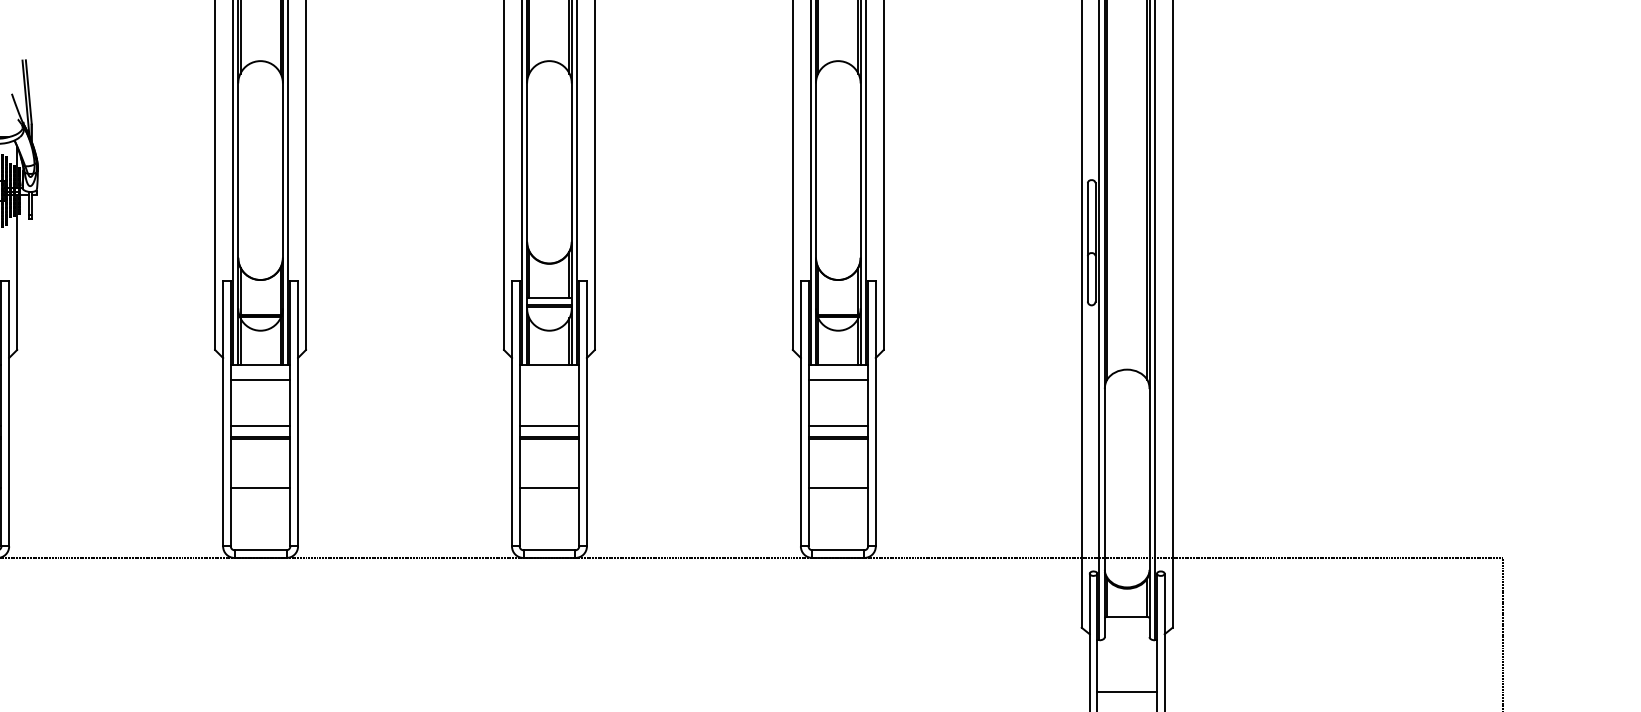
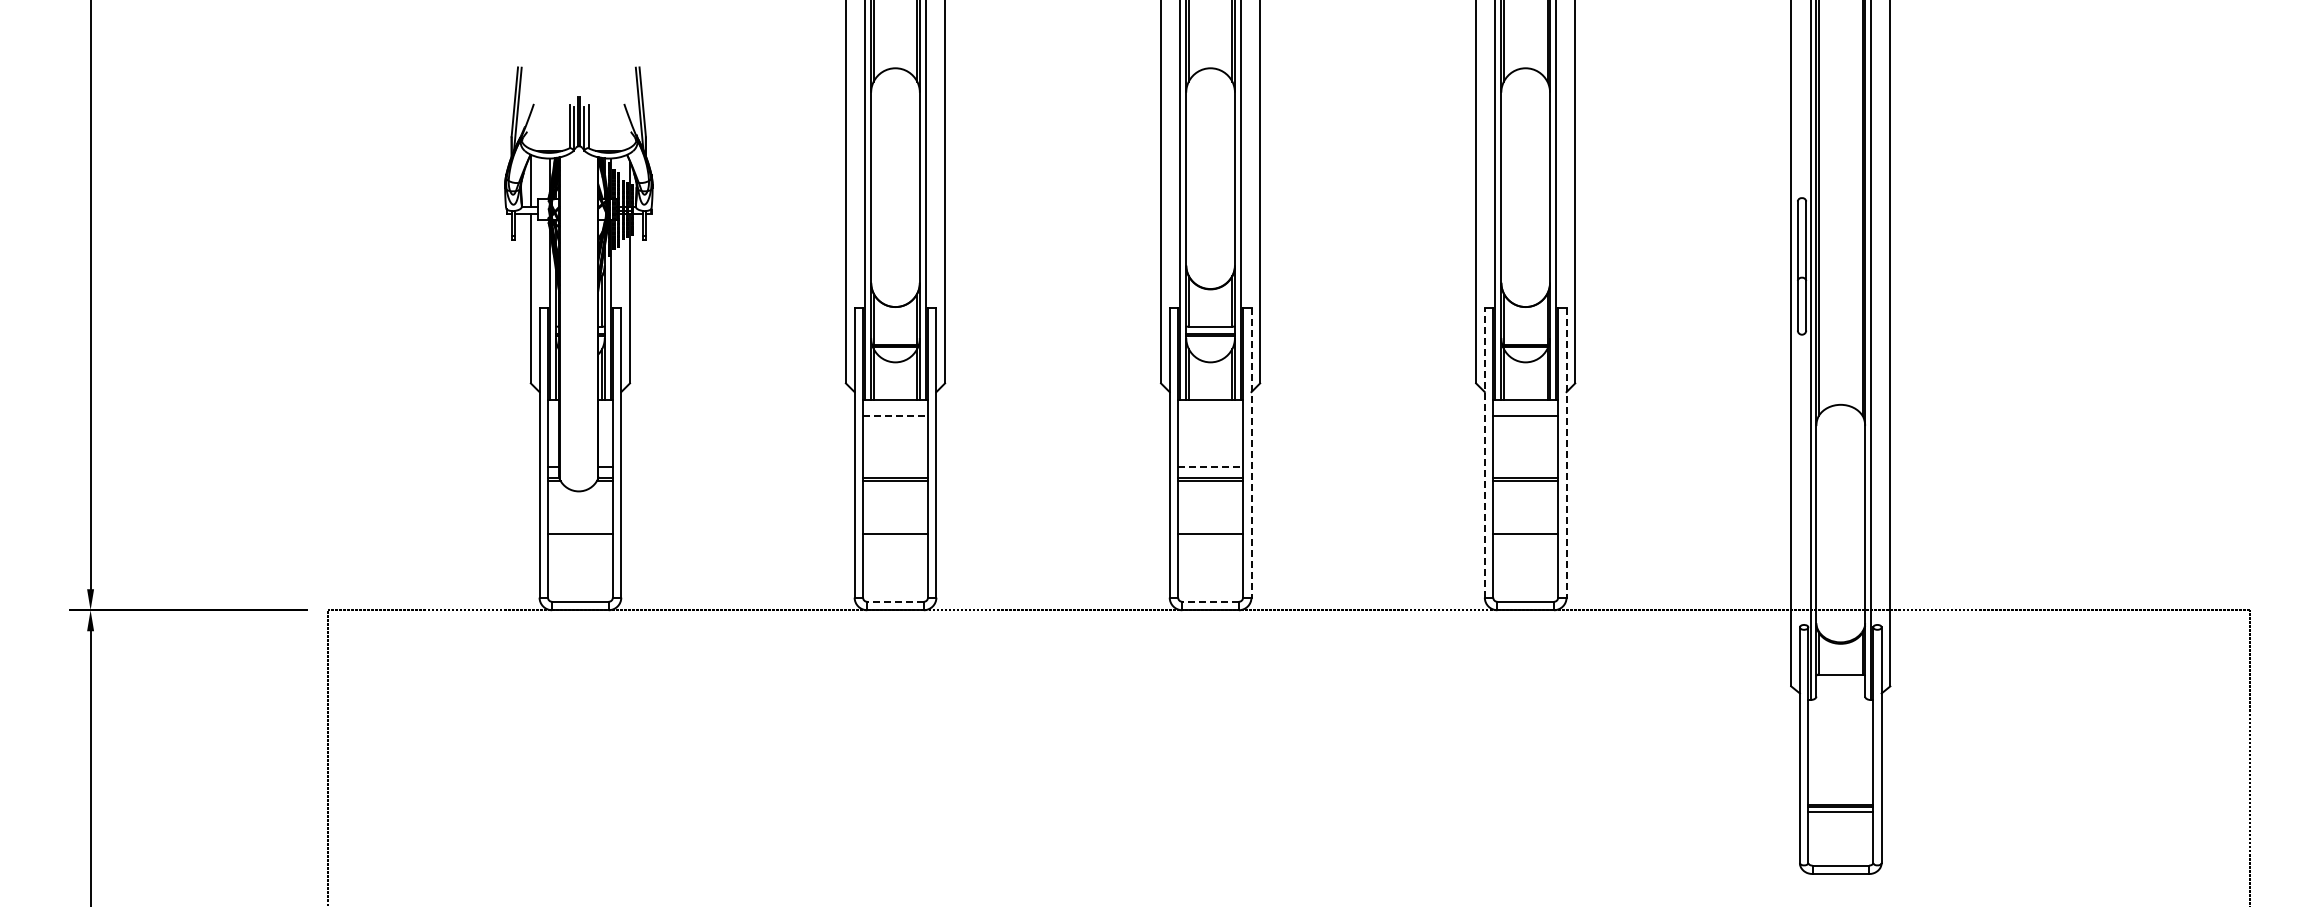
line: (261, 380) -> (896, 416), solid -> dashed
line: (586, 413) -> (1251, 452), solid -> dashed
line: (800, 413) -> (1484, 452), solid -> dashed
line: (875, 413) -> (1566, 452), solid -> dashed
line: (260, 426) -> (895, 466), removed
line: (550, 426) -> (1211, 466), solid -> dashed
line: (838, 426) -> (1525, 466), removed
line: (260, 549) -> (895, 601), solid -> dashed
line: (549, 549) -> (1210, 601), solid -> dashed
line: (1126, 692) -> (1840, 756), removed

